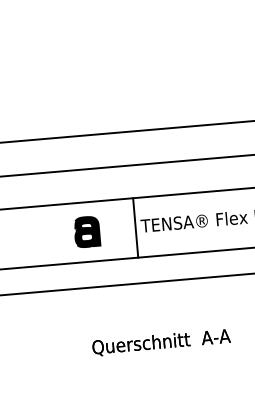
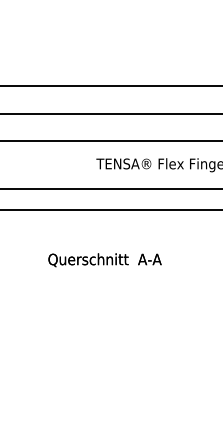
line: (136, 227) -> (92, 164), removed
part: (86, 231) -> (51, 164), removed

